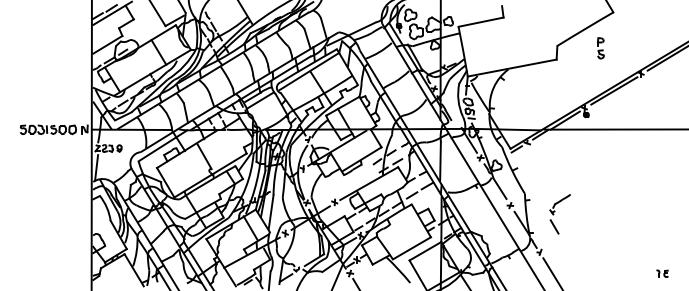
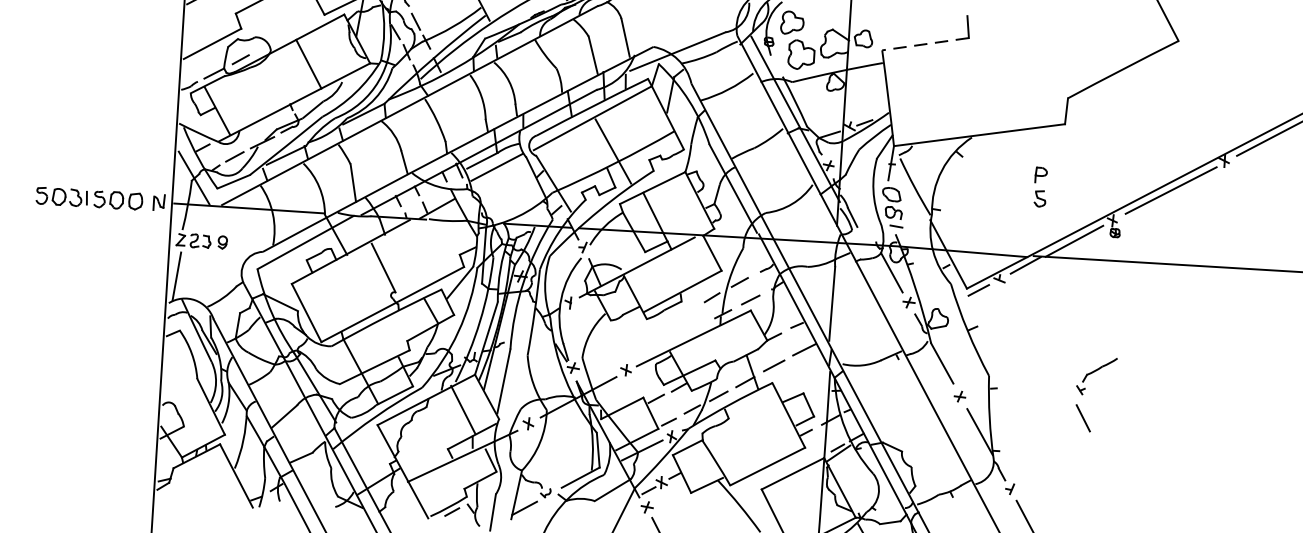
line: (481, 22) -> (926, 44), solid -> dashed
part: (600, 48) -> (1039, 187), moved
part: (559, 214) -> (1094, 395), moved

